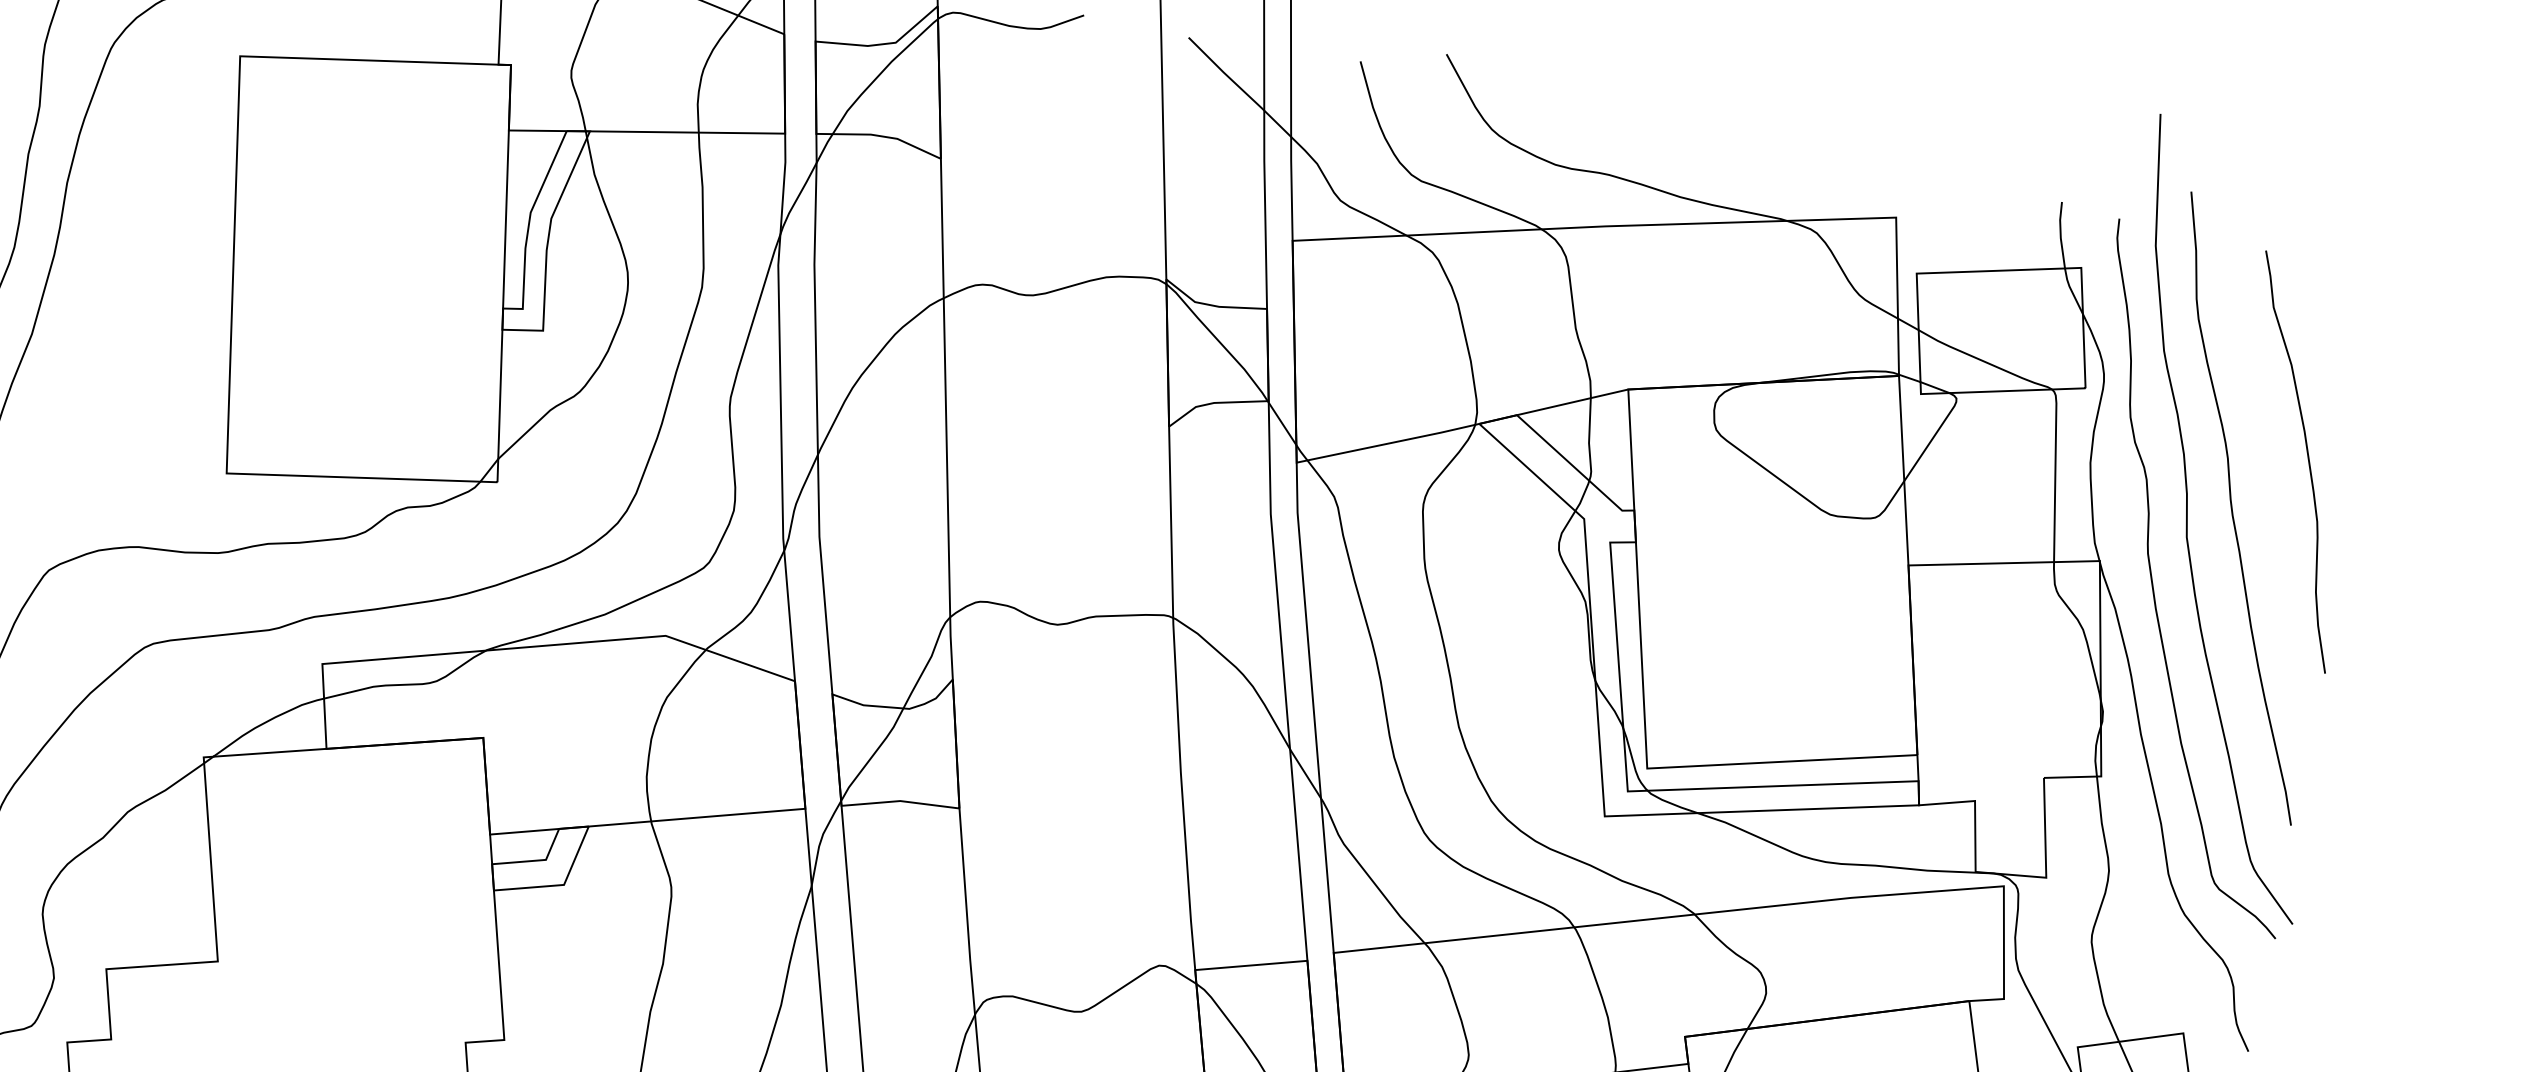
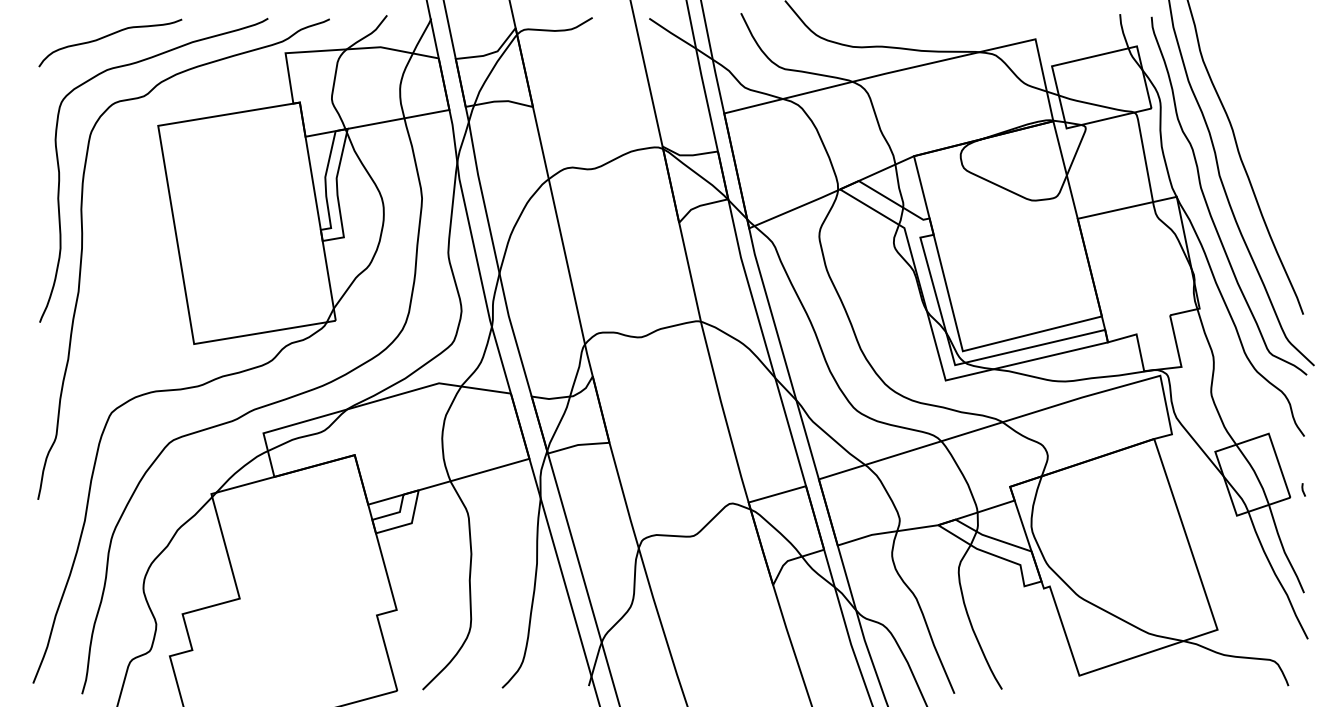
curve: (2307, 462) -> (1274, 124), removed

